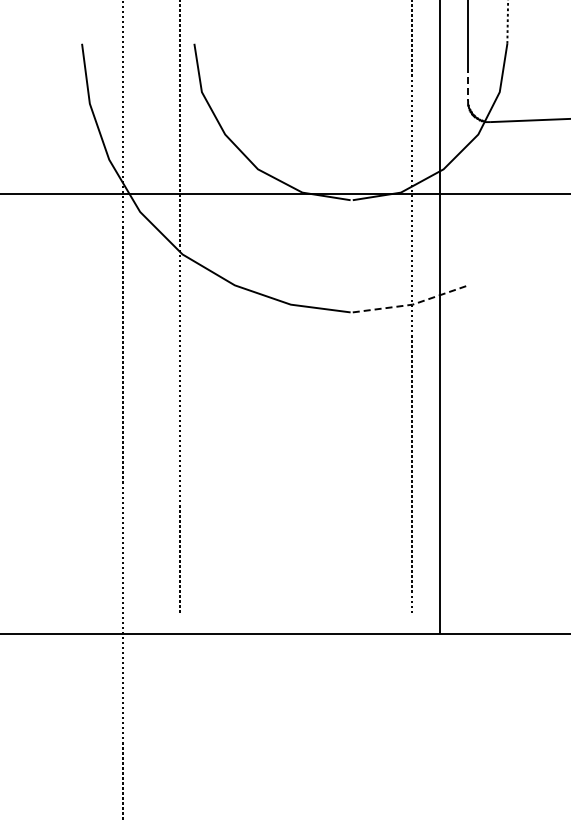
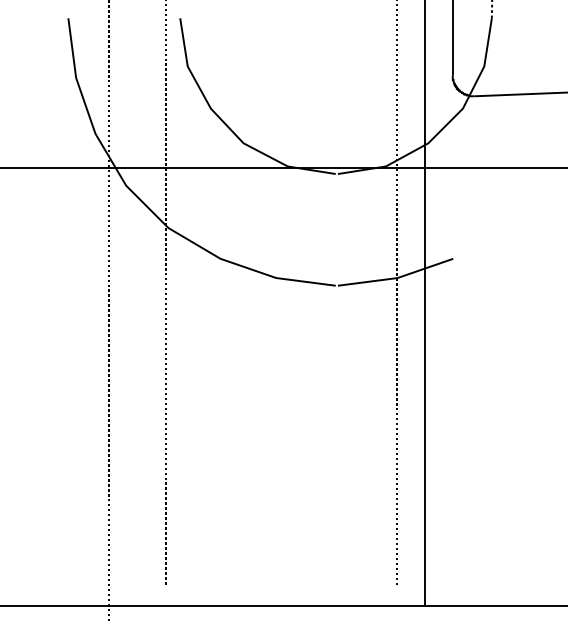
line: (468, 83) -> (453, 57), dashed -> solid
line: (412, 304) -> (397, 277), dashed -> solid

